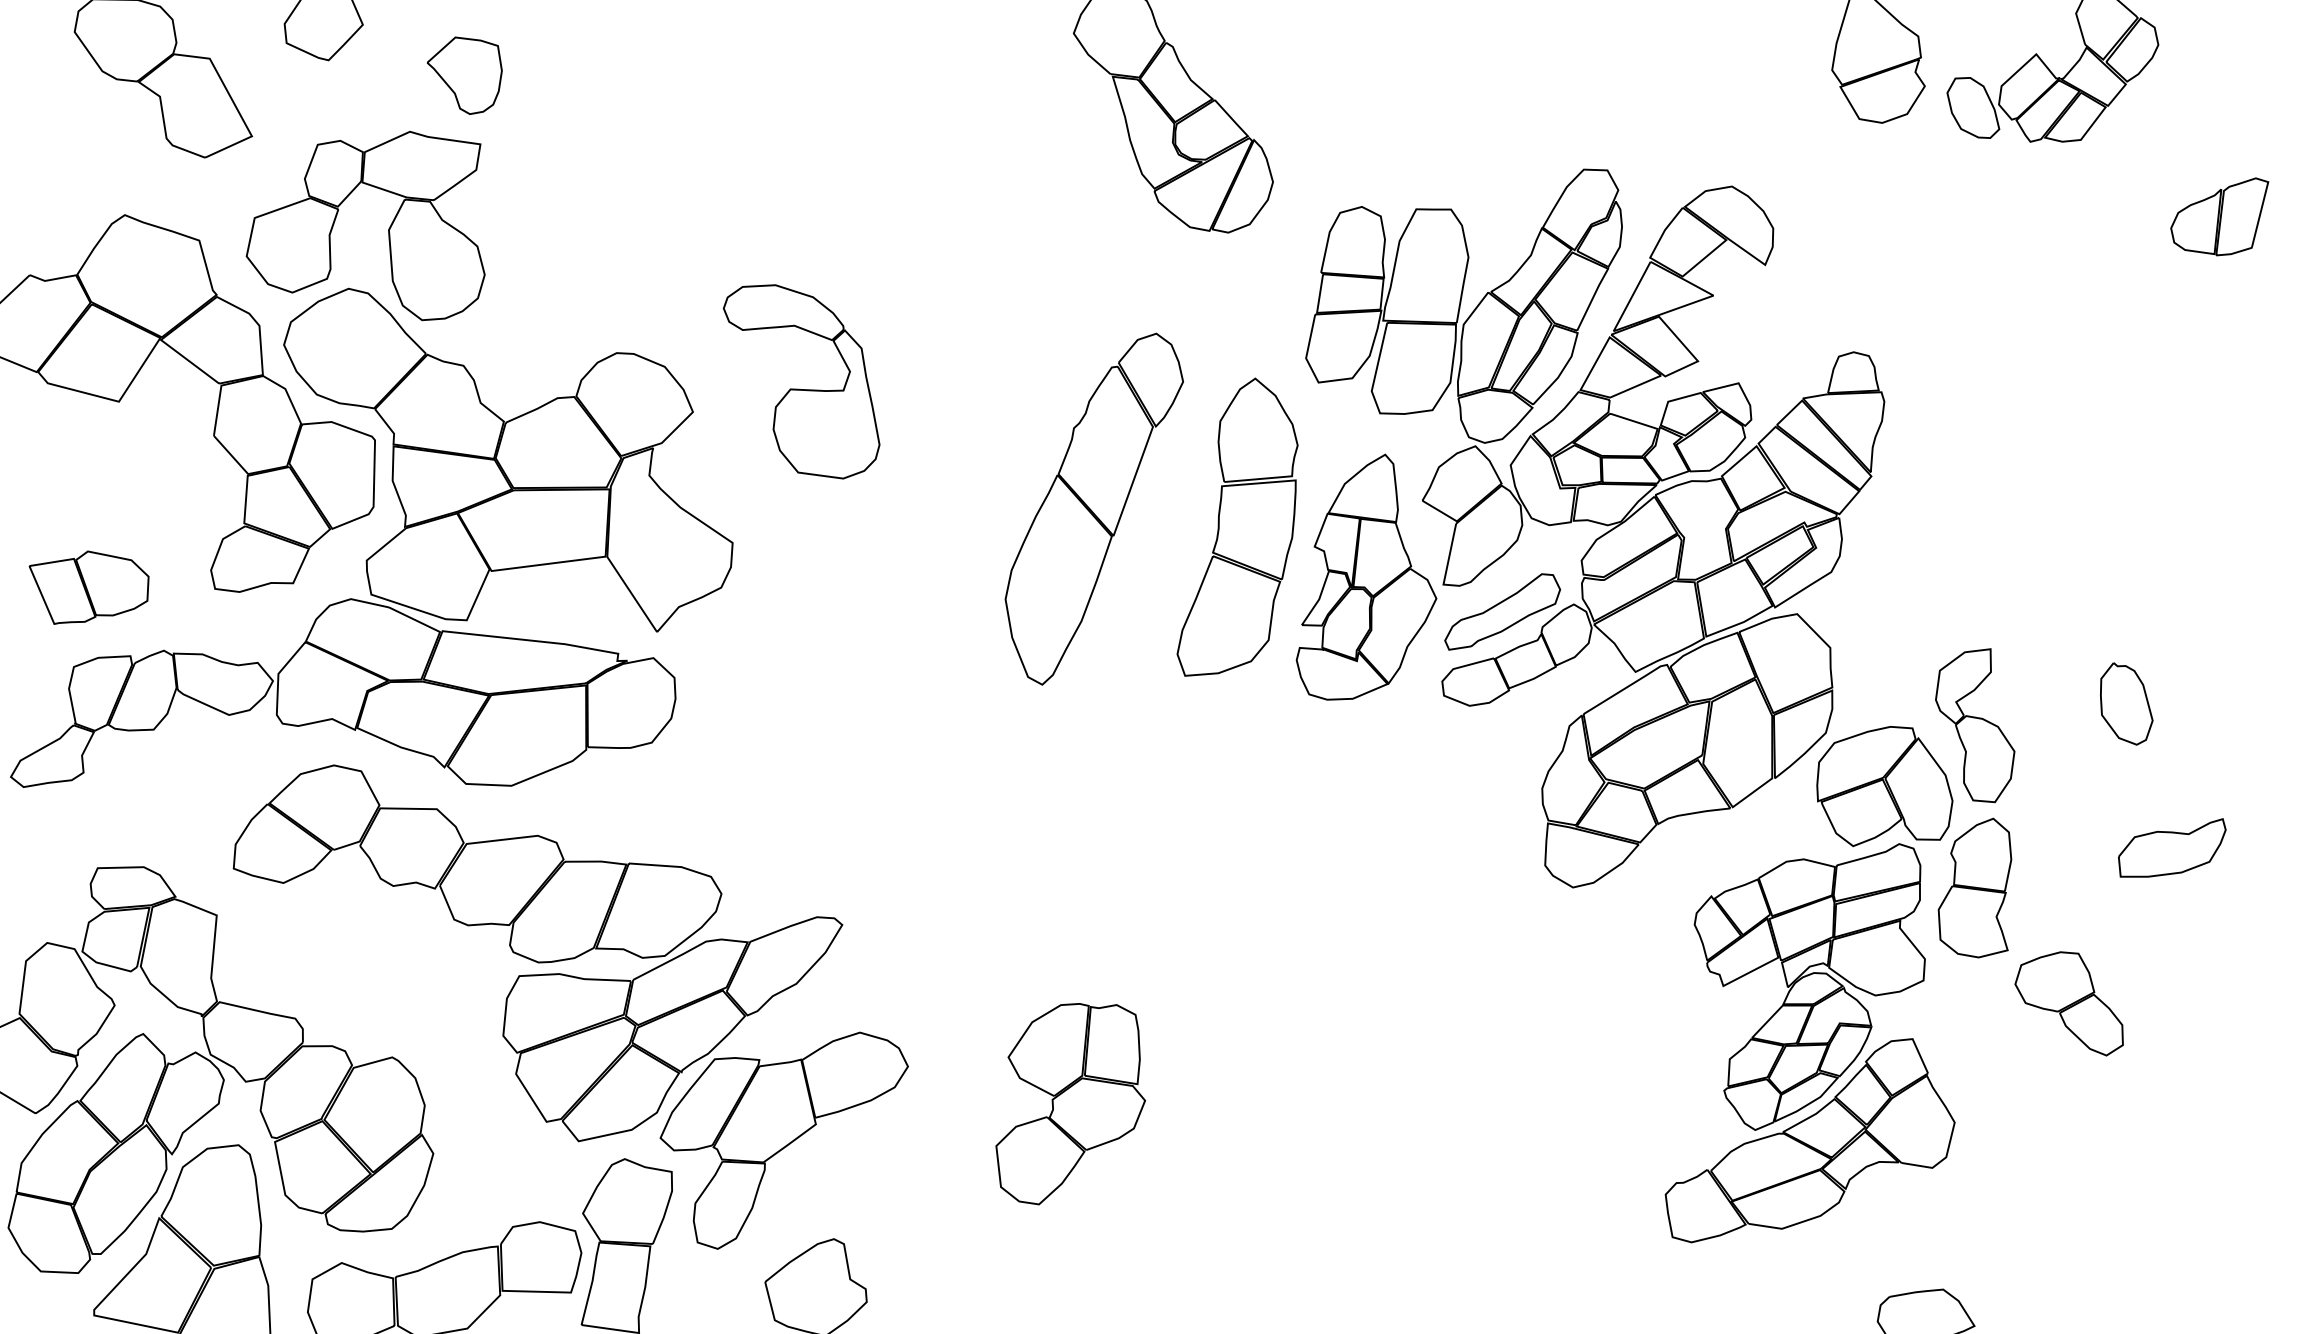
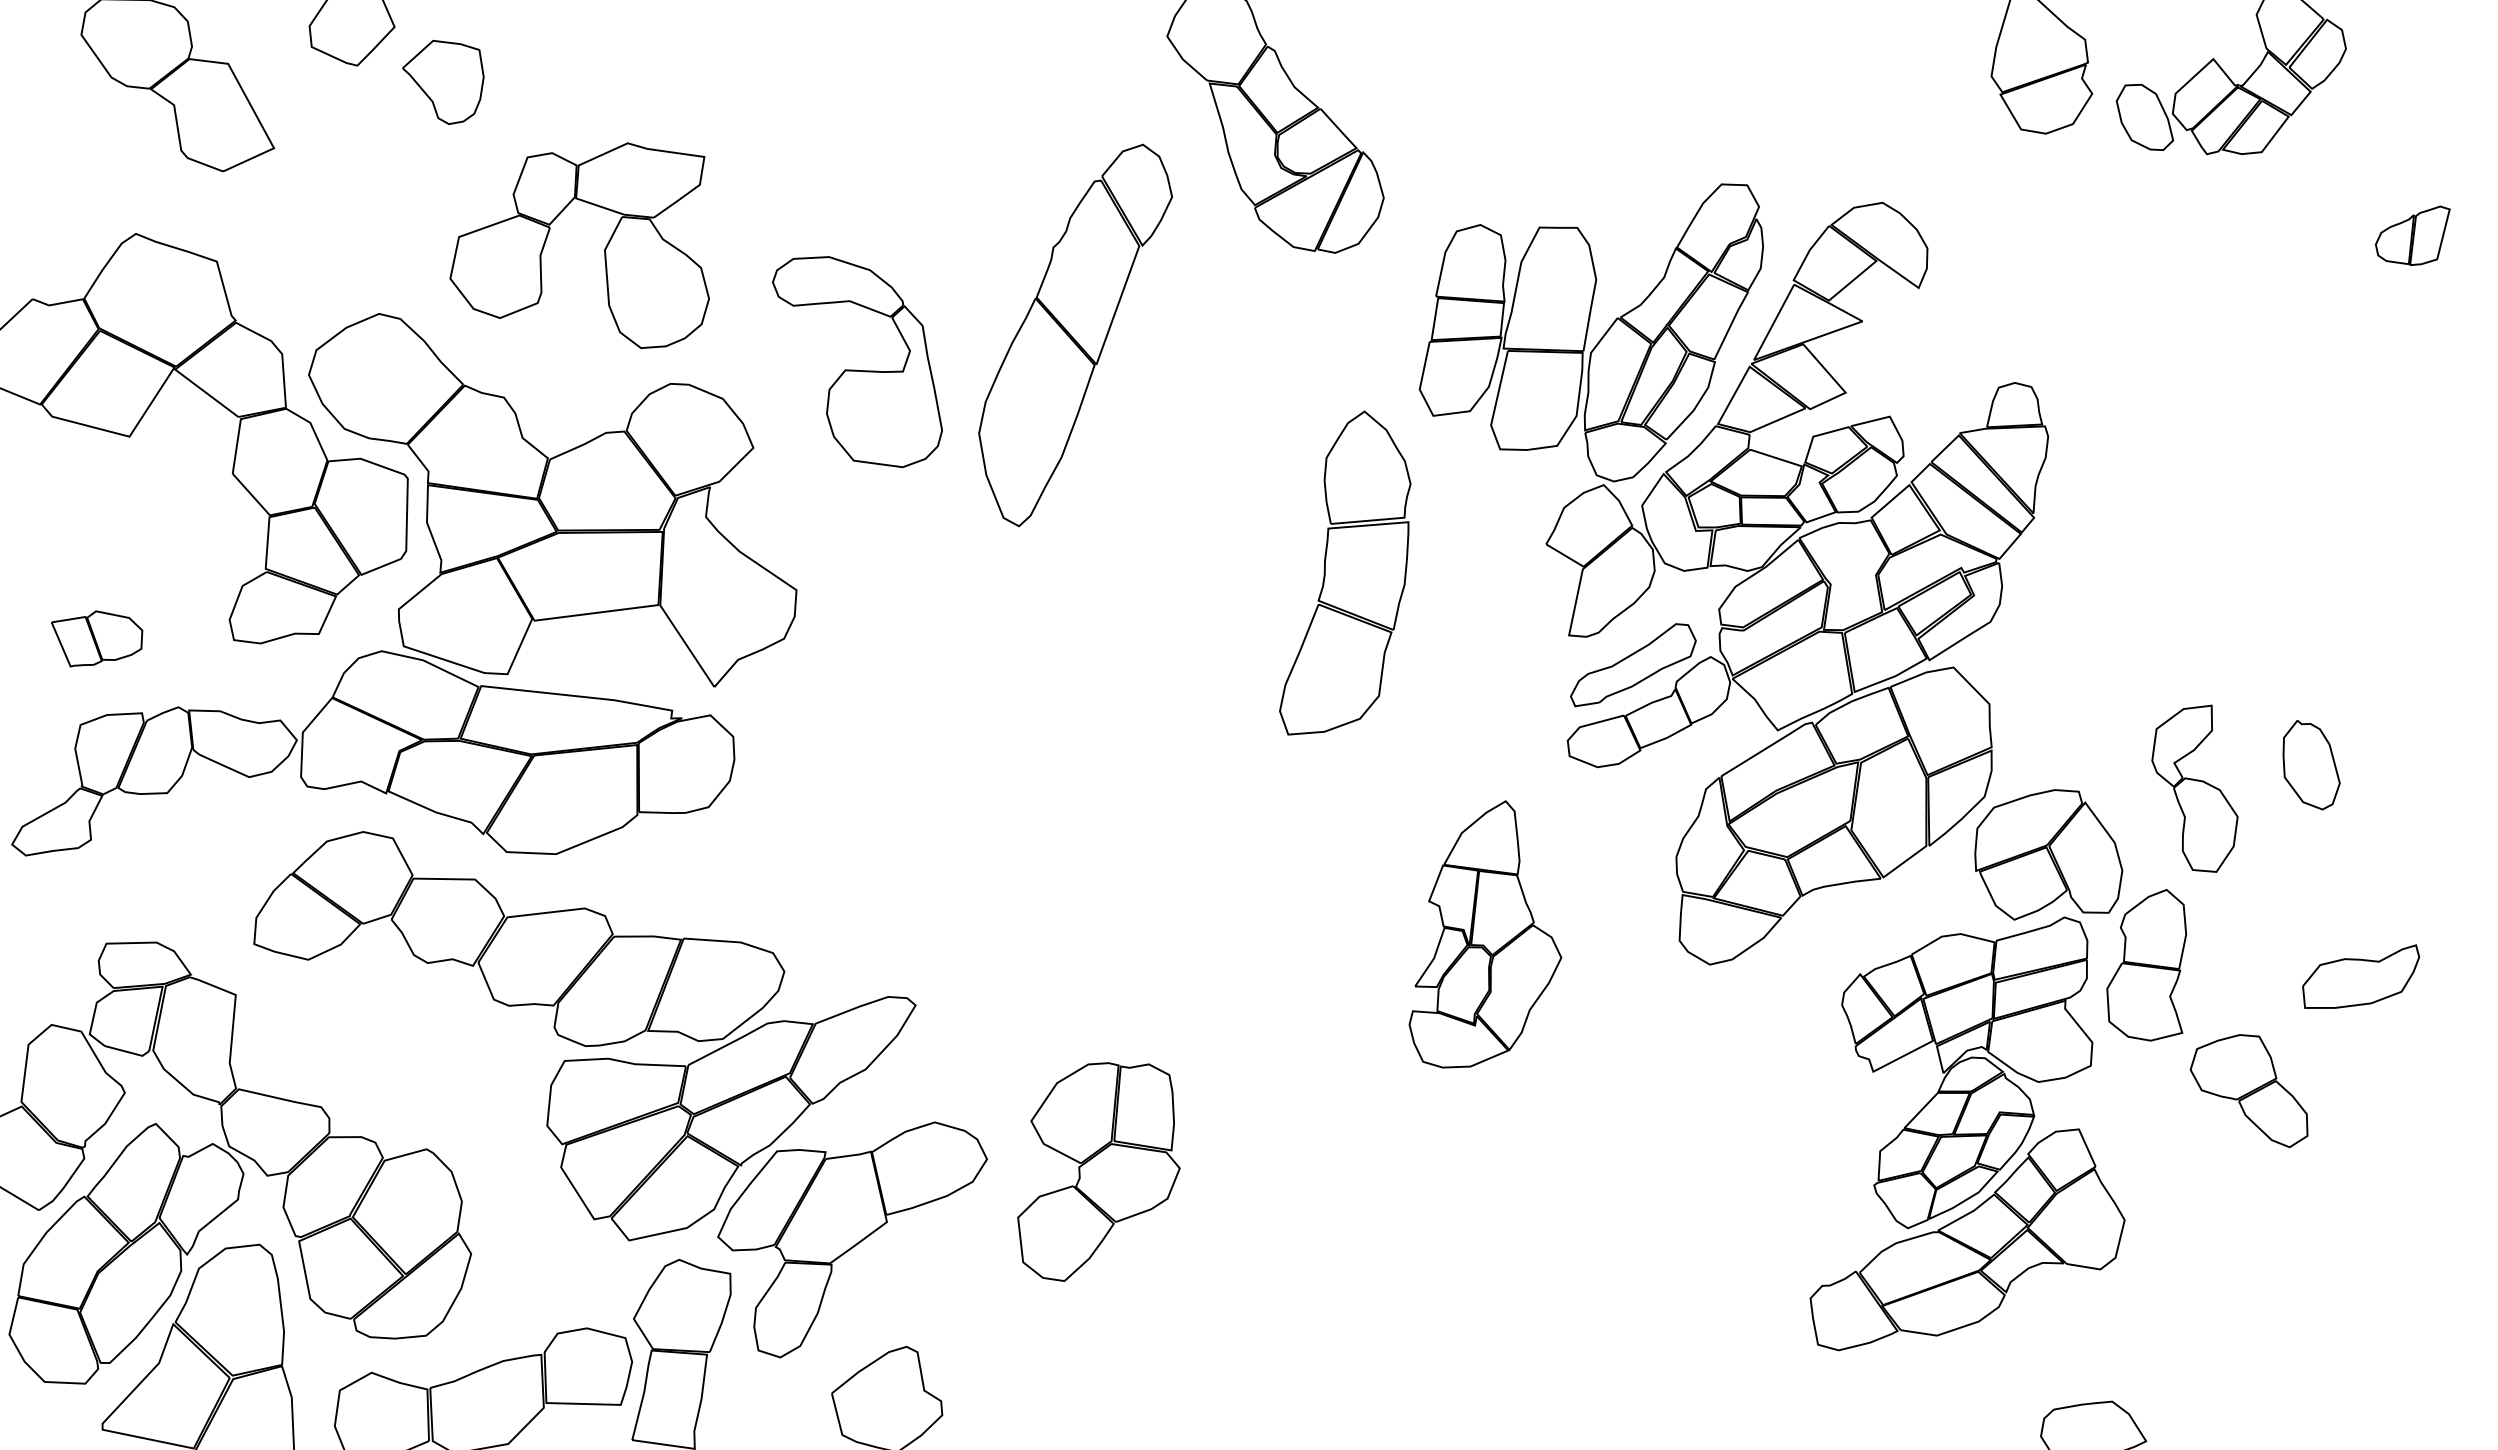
part: (464, 75) -> (443, 82), moved
part: (2219, 216) -> (2412, 235), size x0.7
part: (388, 228) -> (604, 248), moved
part: (800, 388) -> (856, 369), moved
part: (1094, 509) -> (1075, 335), moved
part: (1366, 577) -> (1485, 934), moved
part: (88, 587) -> (96, 638), size x0.7
part: (1974, 725) -> (2194, 788), moved
part: (2172, 847) -> (2361, 976), moved
part: (1070, 1103) -> (1098, 1171), moved

